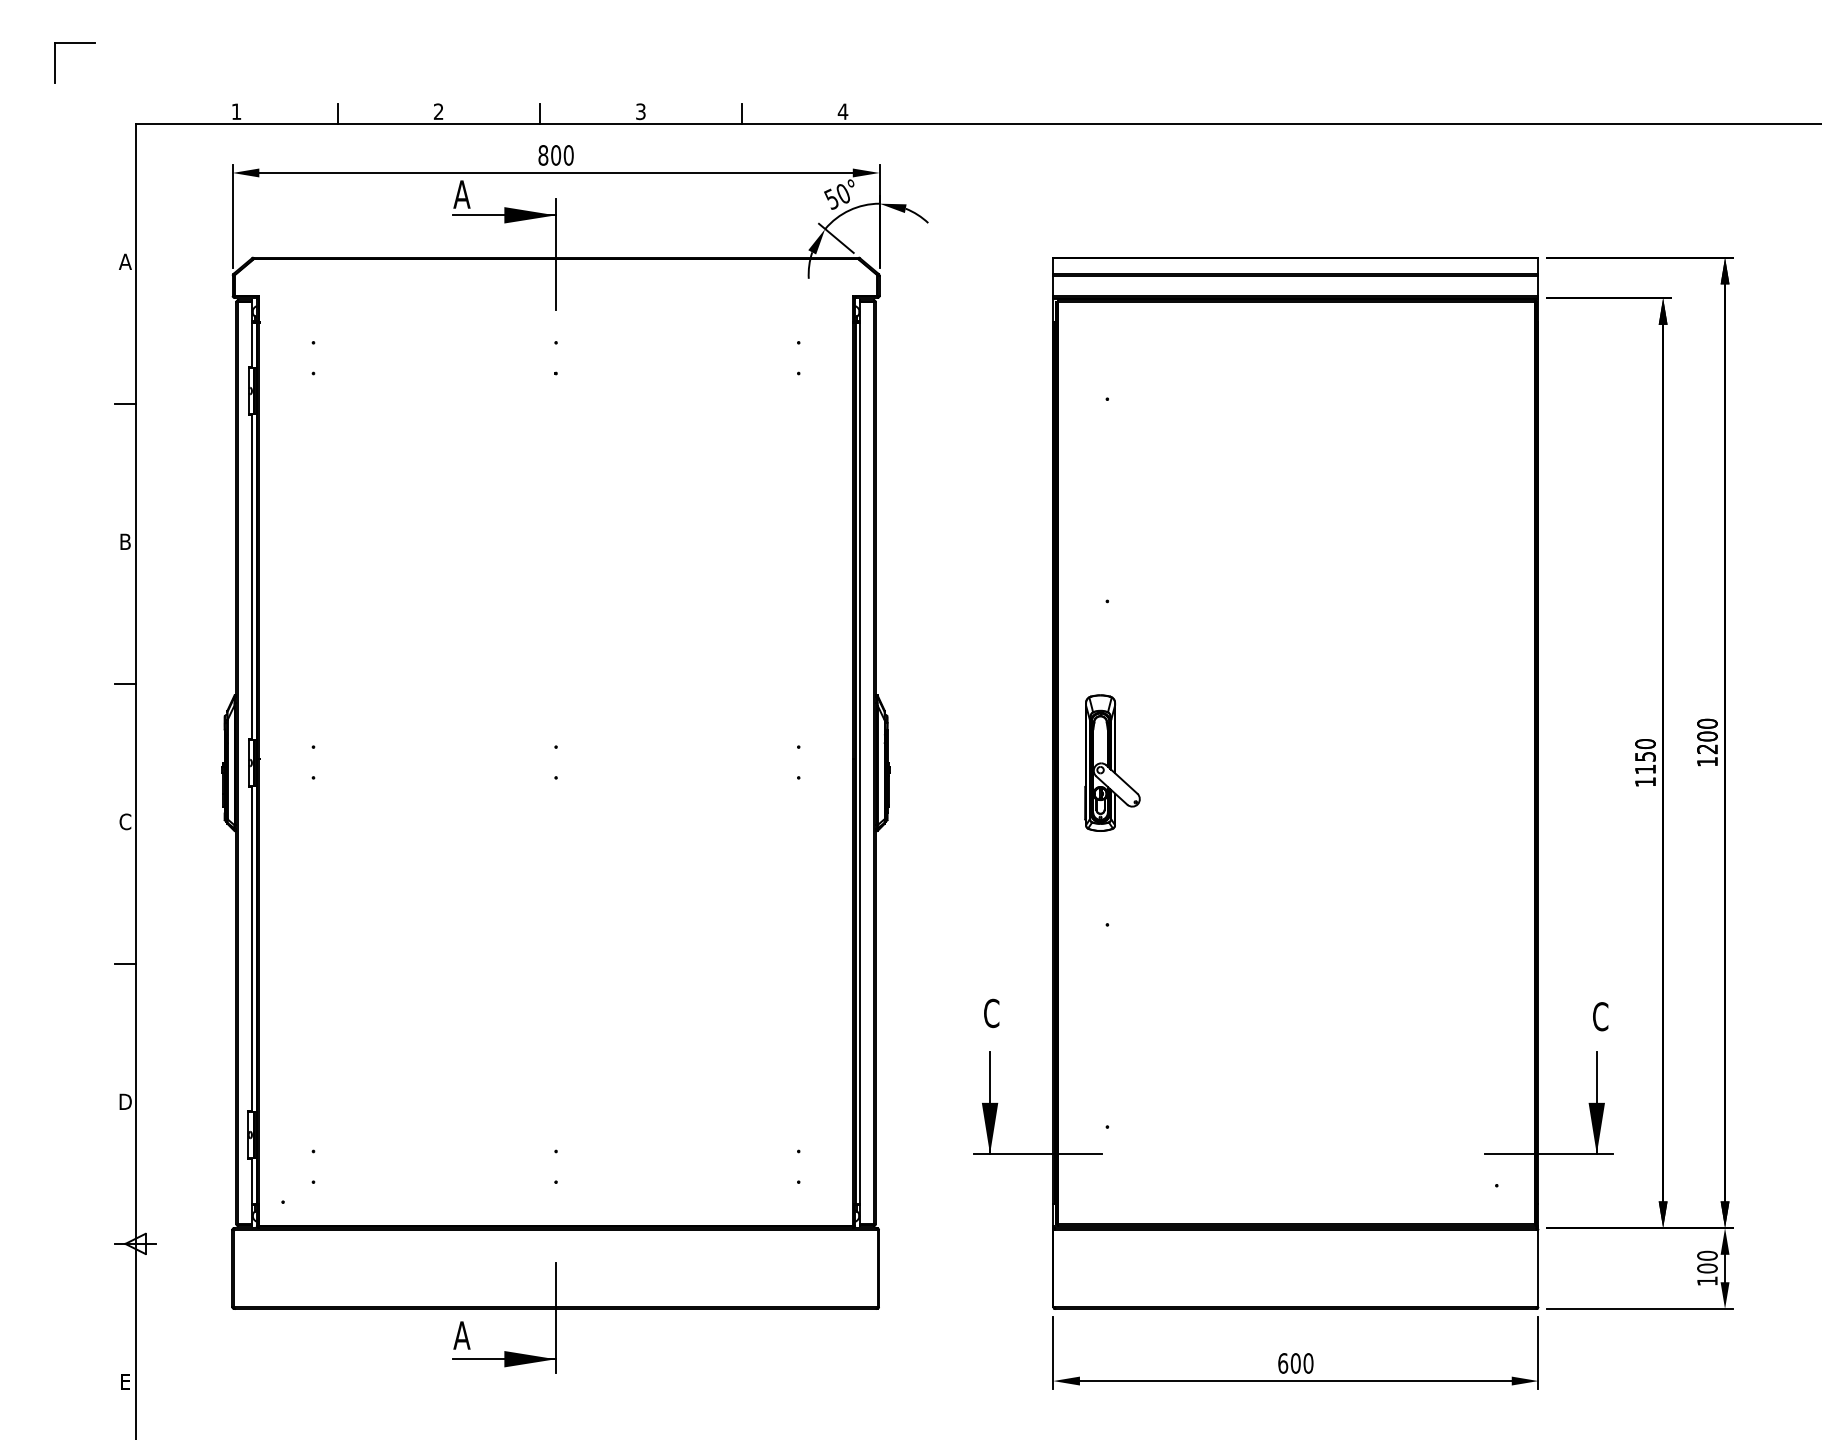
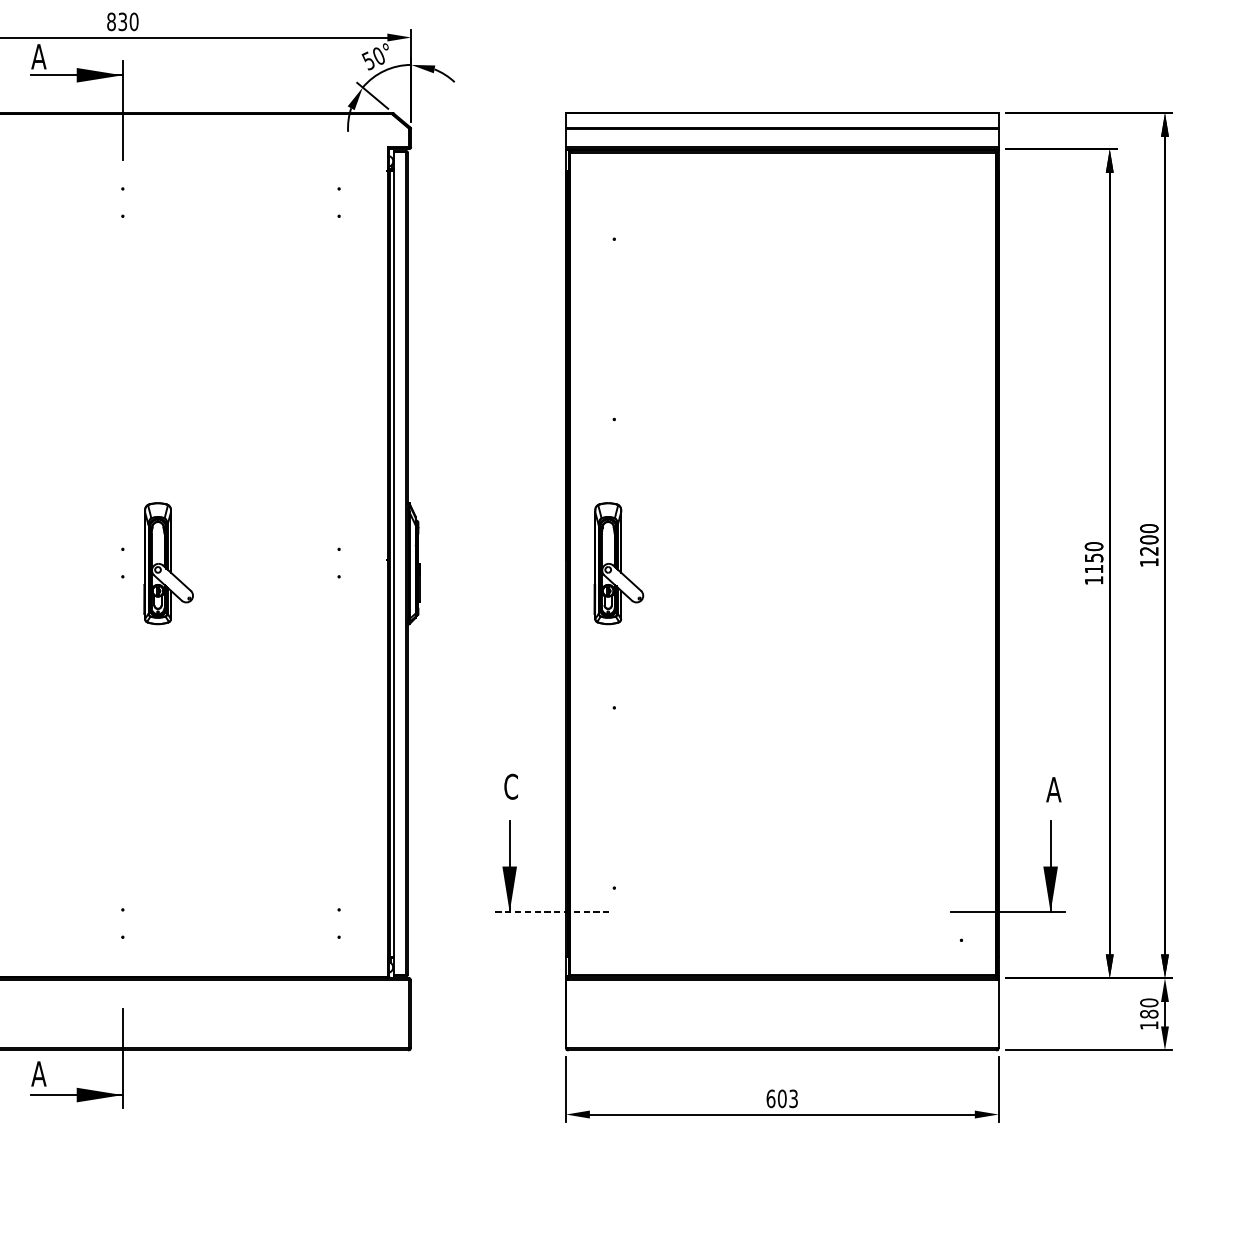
text: (556, 155) -> (123, 21), 800 -> 830
part: (607, 762) -> (168, 563), added
text: (1599, 1016) -> (1053, 789), C -> A
line: (1037, 1154) -> (552, 912), solid -> dashed
text: (1707, 1268) -> (1149, 1014), 100 -> 180
text: (1308, 1363) -> (793, 1098), 600 -> 603

